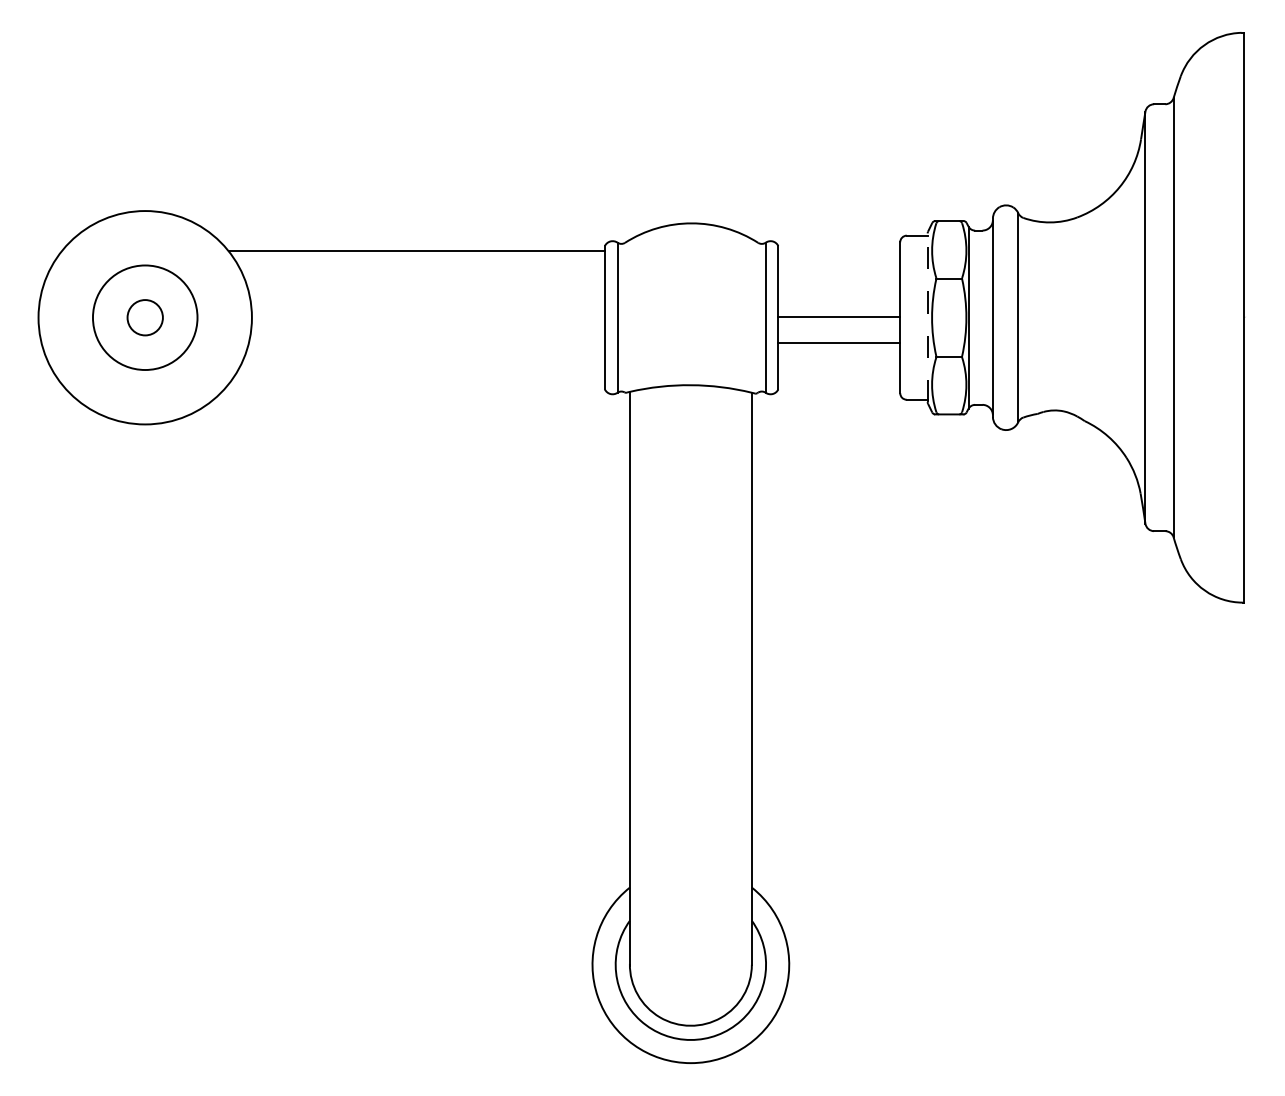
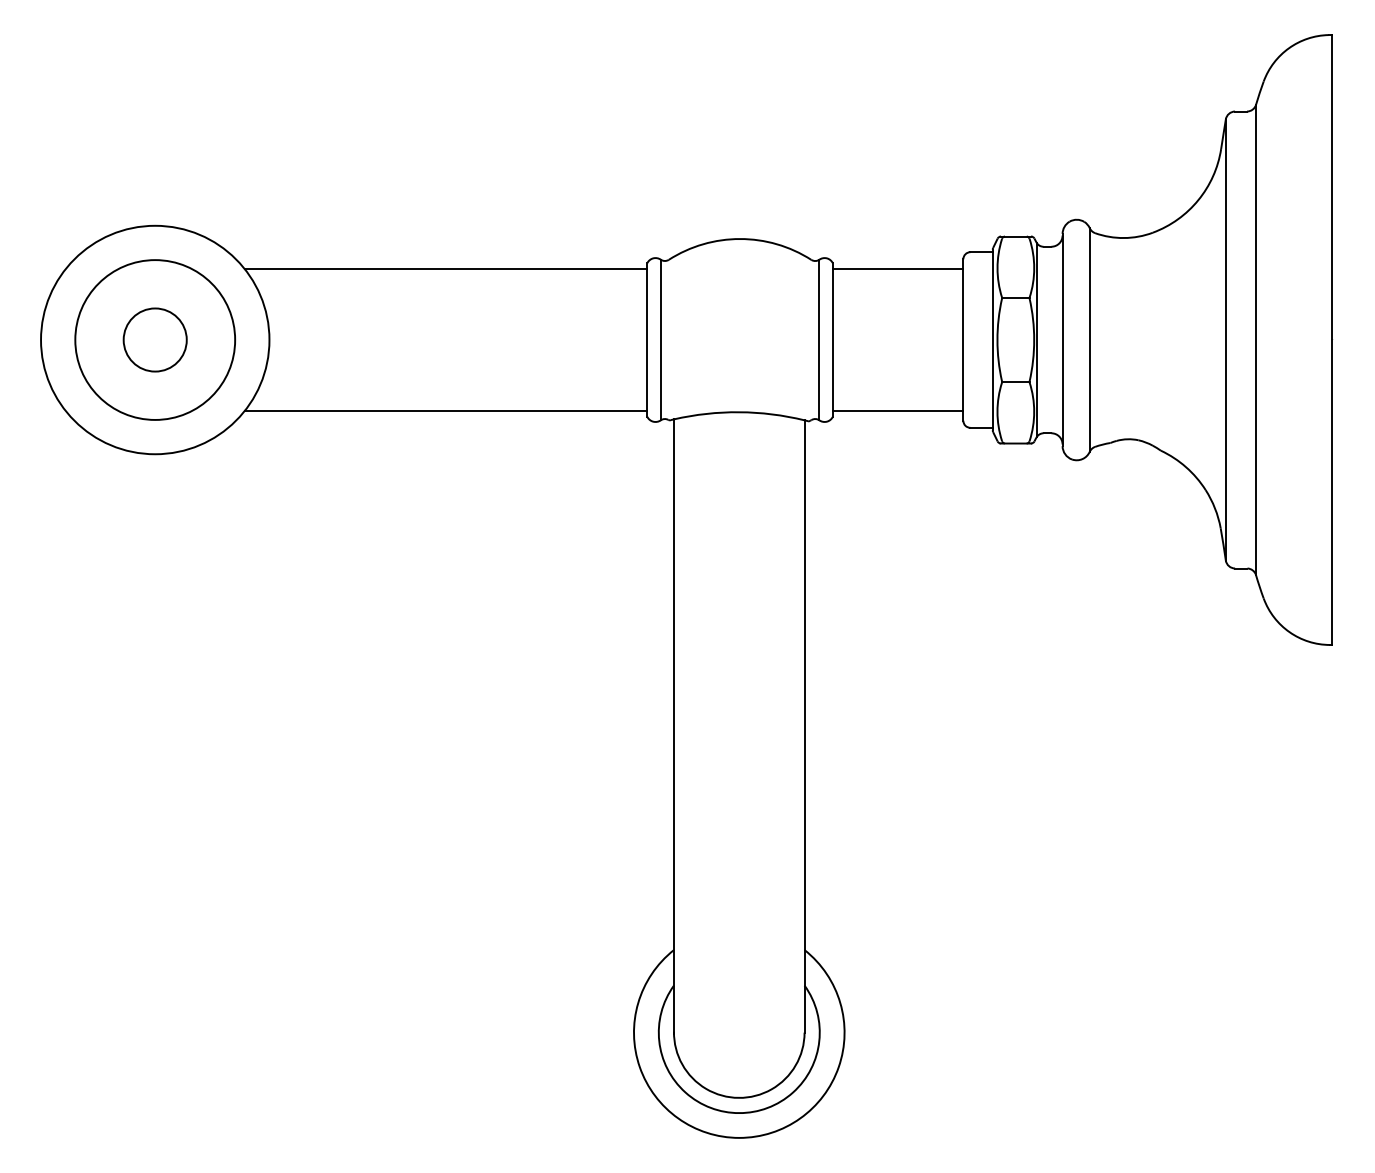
circle: (144, 317) -> (154, 339), size x1.43
circle: (144, 317) -> (154, 339), size x1.67
line: (839, 317) -> (898, 269), moved
line: (927, 317) -> (992, 339), dashed -> solid
line: (839, 343) -> (898, 411), moved
line: (416, 384) -> (445, 411), added

